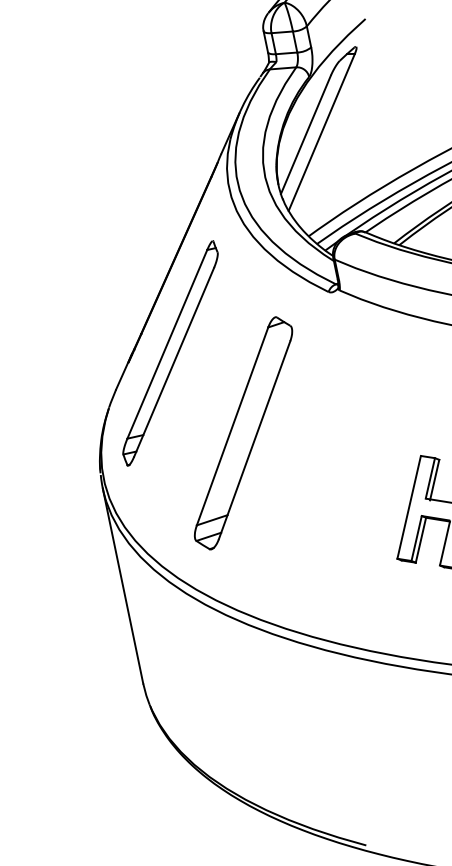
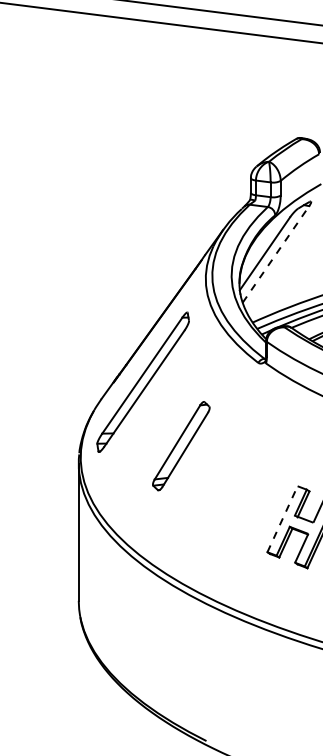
line: (321, 132) -> (275, 254), solid -> dashed
part: (243, 432) -> (181, 445), size x0.6
line: (408, 506) -> (282, 518), solid -> dashed

